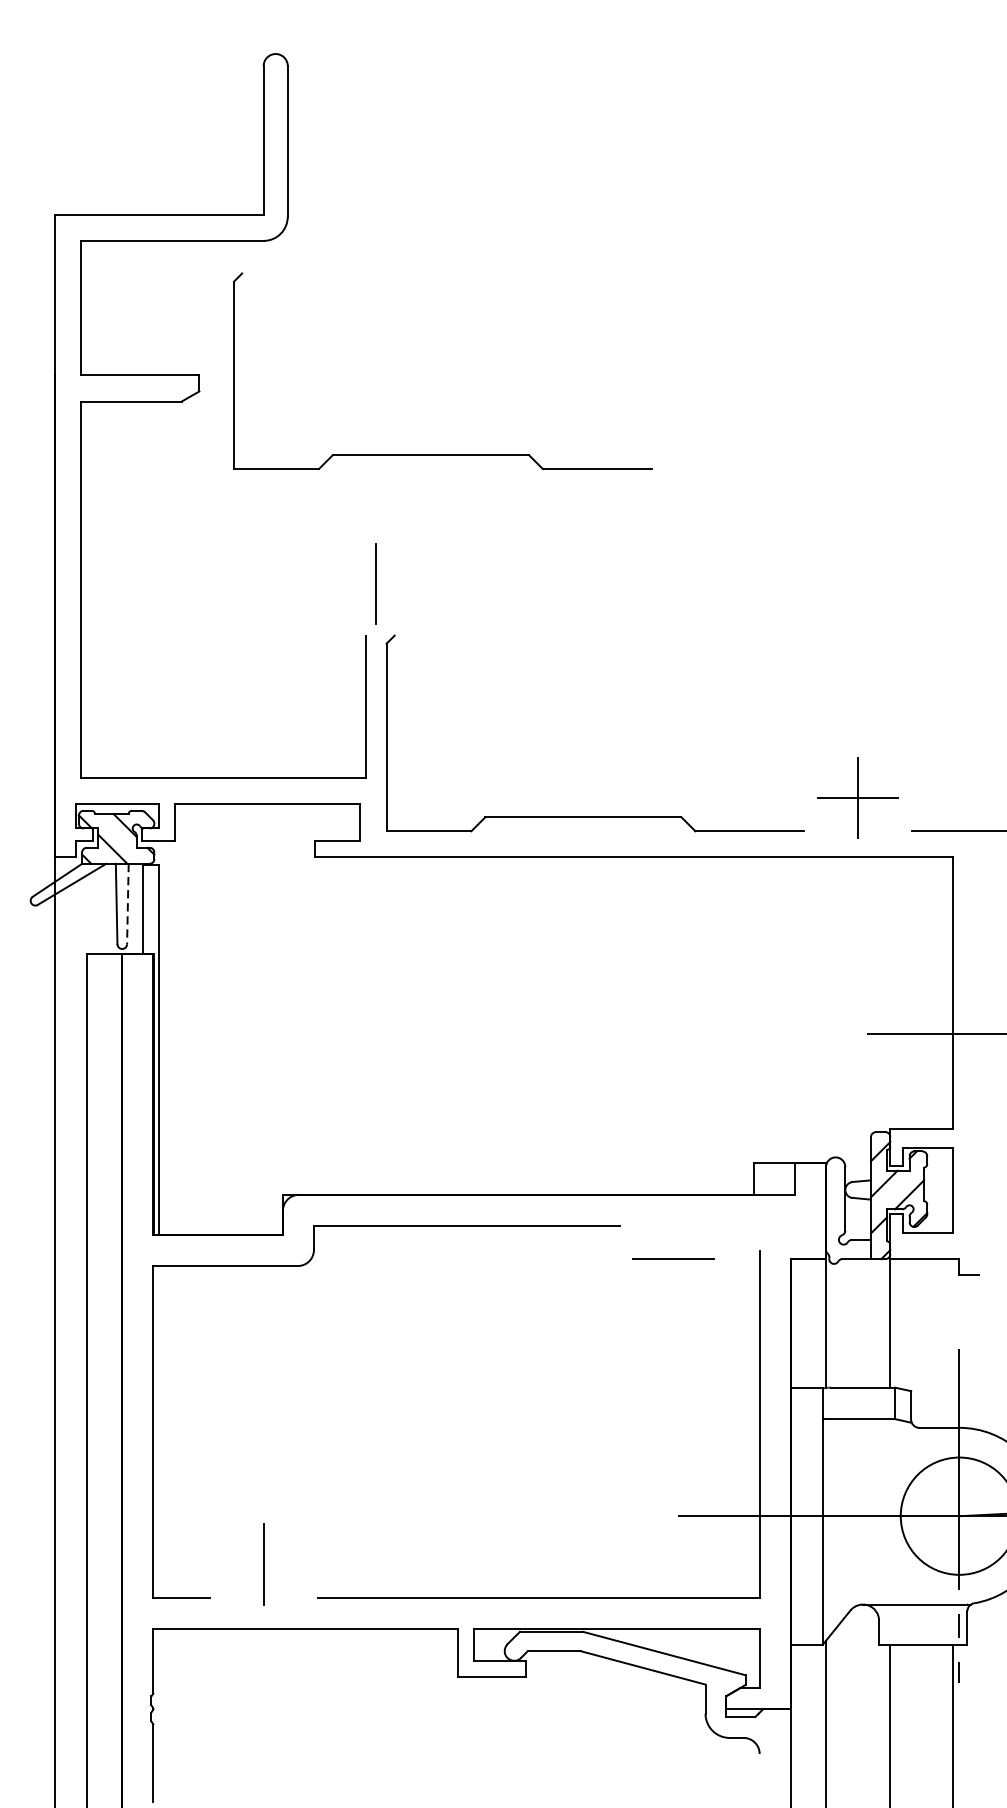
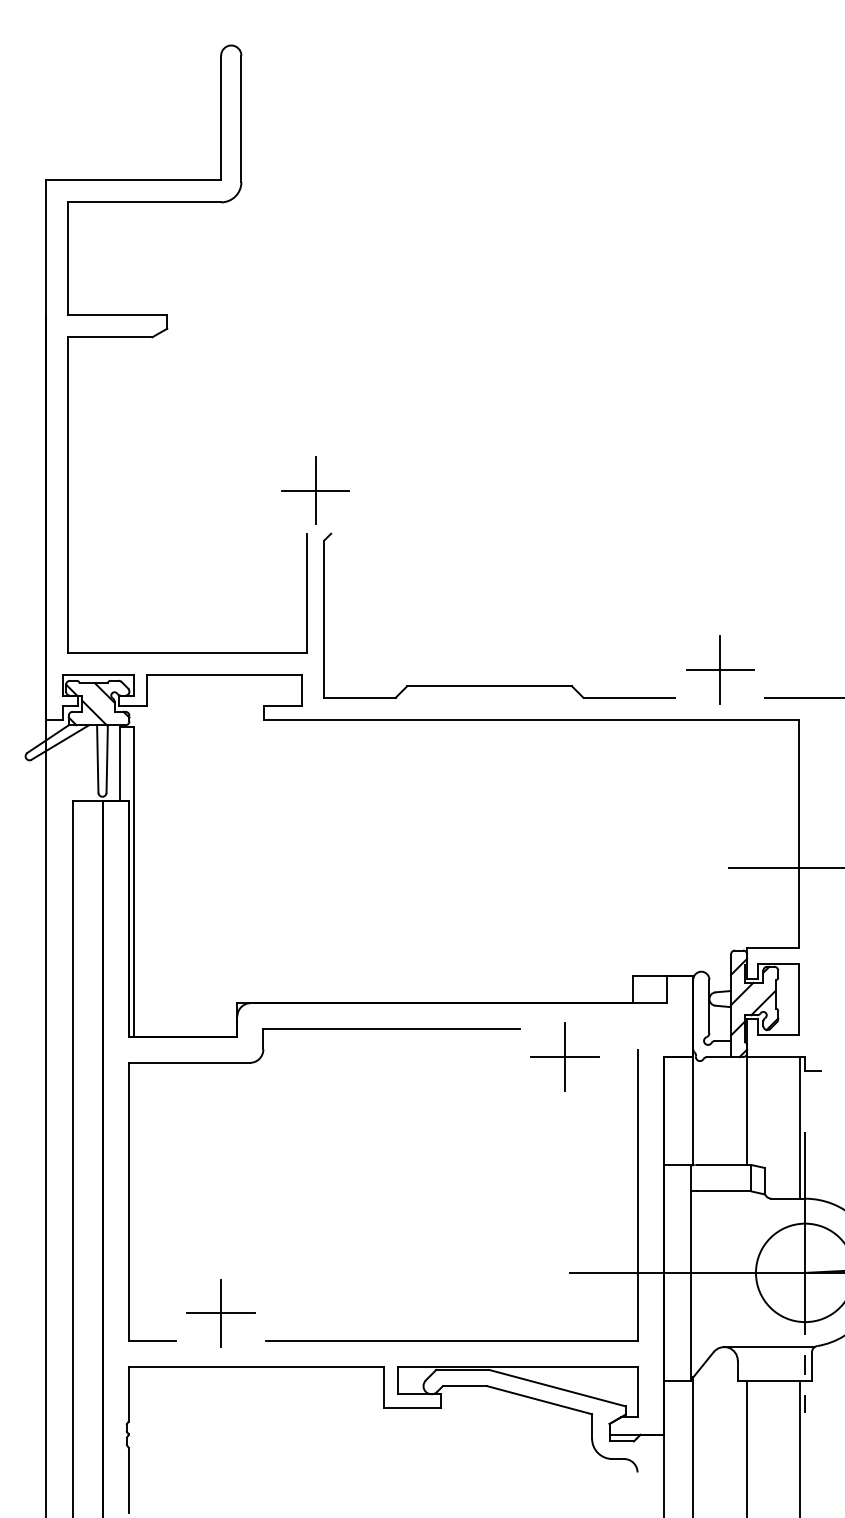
part: (442, 454) -> (371, 381), removed
line: (376, 584) -> (315, 490), added
line: (128, 904) -> (107, 759), dashed -> solid
line: (673, 1258) -> (565, 1056), added
line: (952, 1342) -> (799, 1127), added
line: (262, 1564) -> (220, 1313), added

